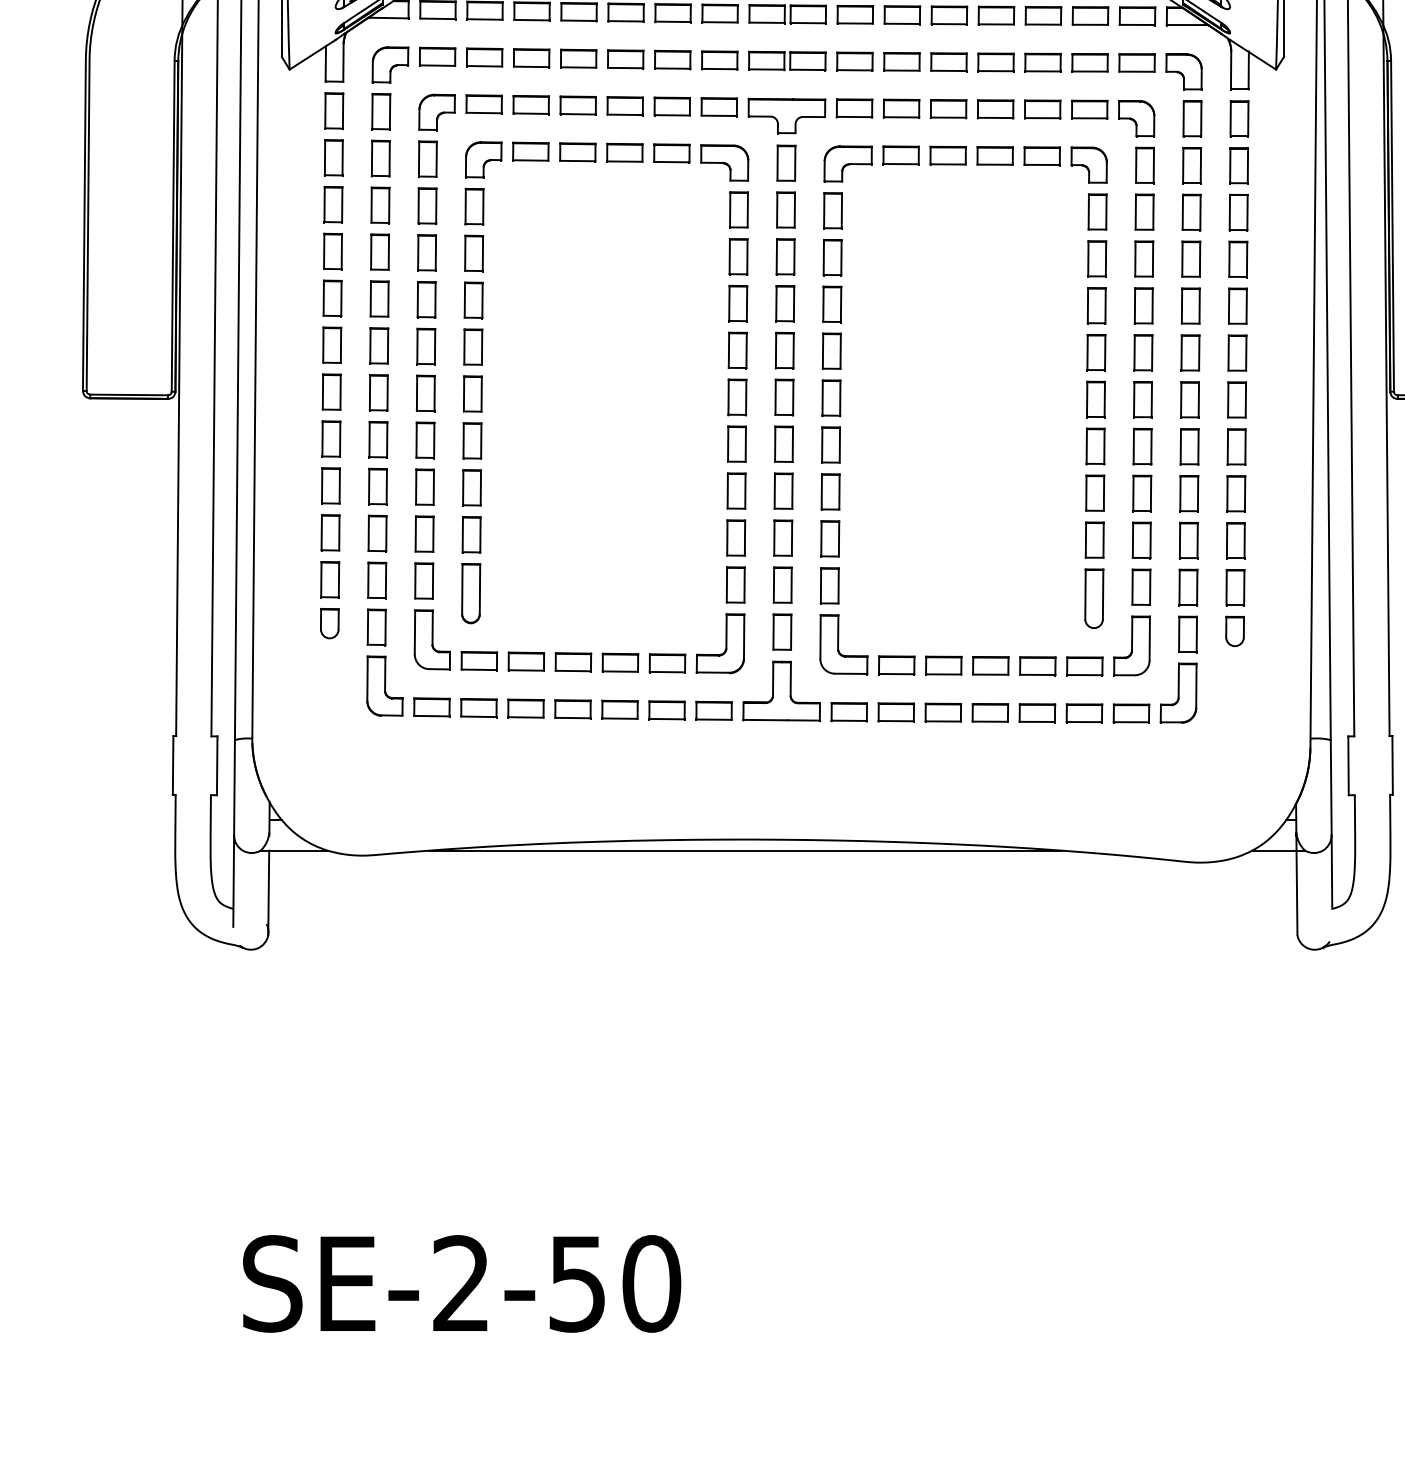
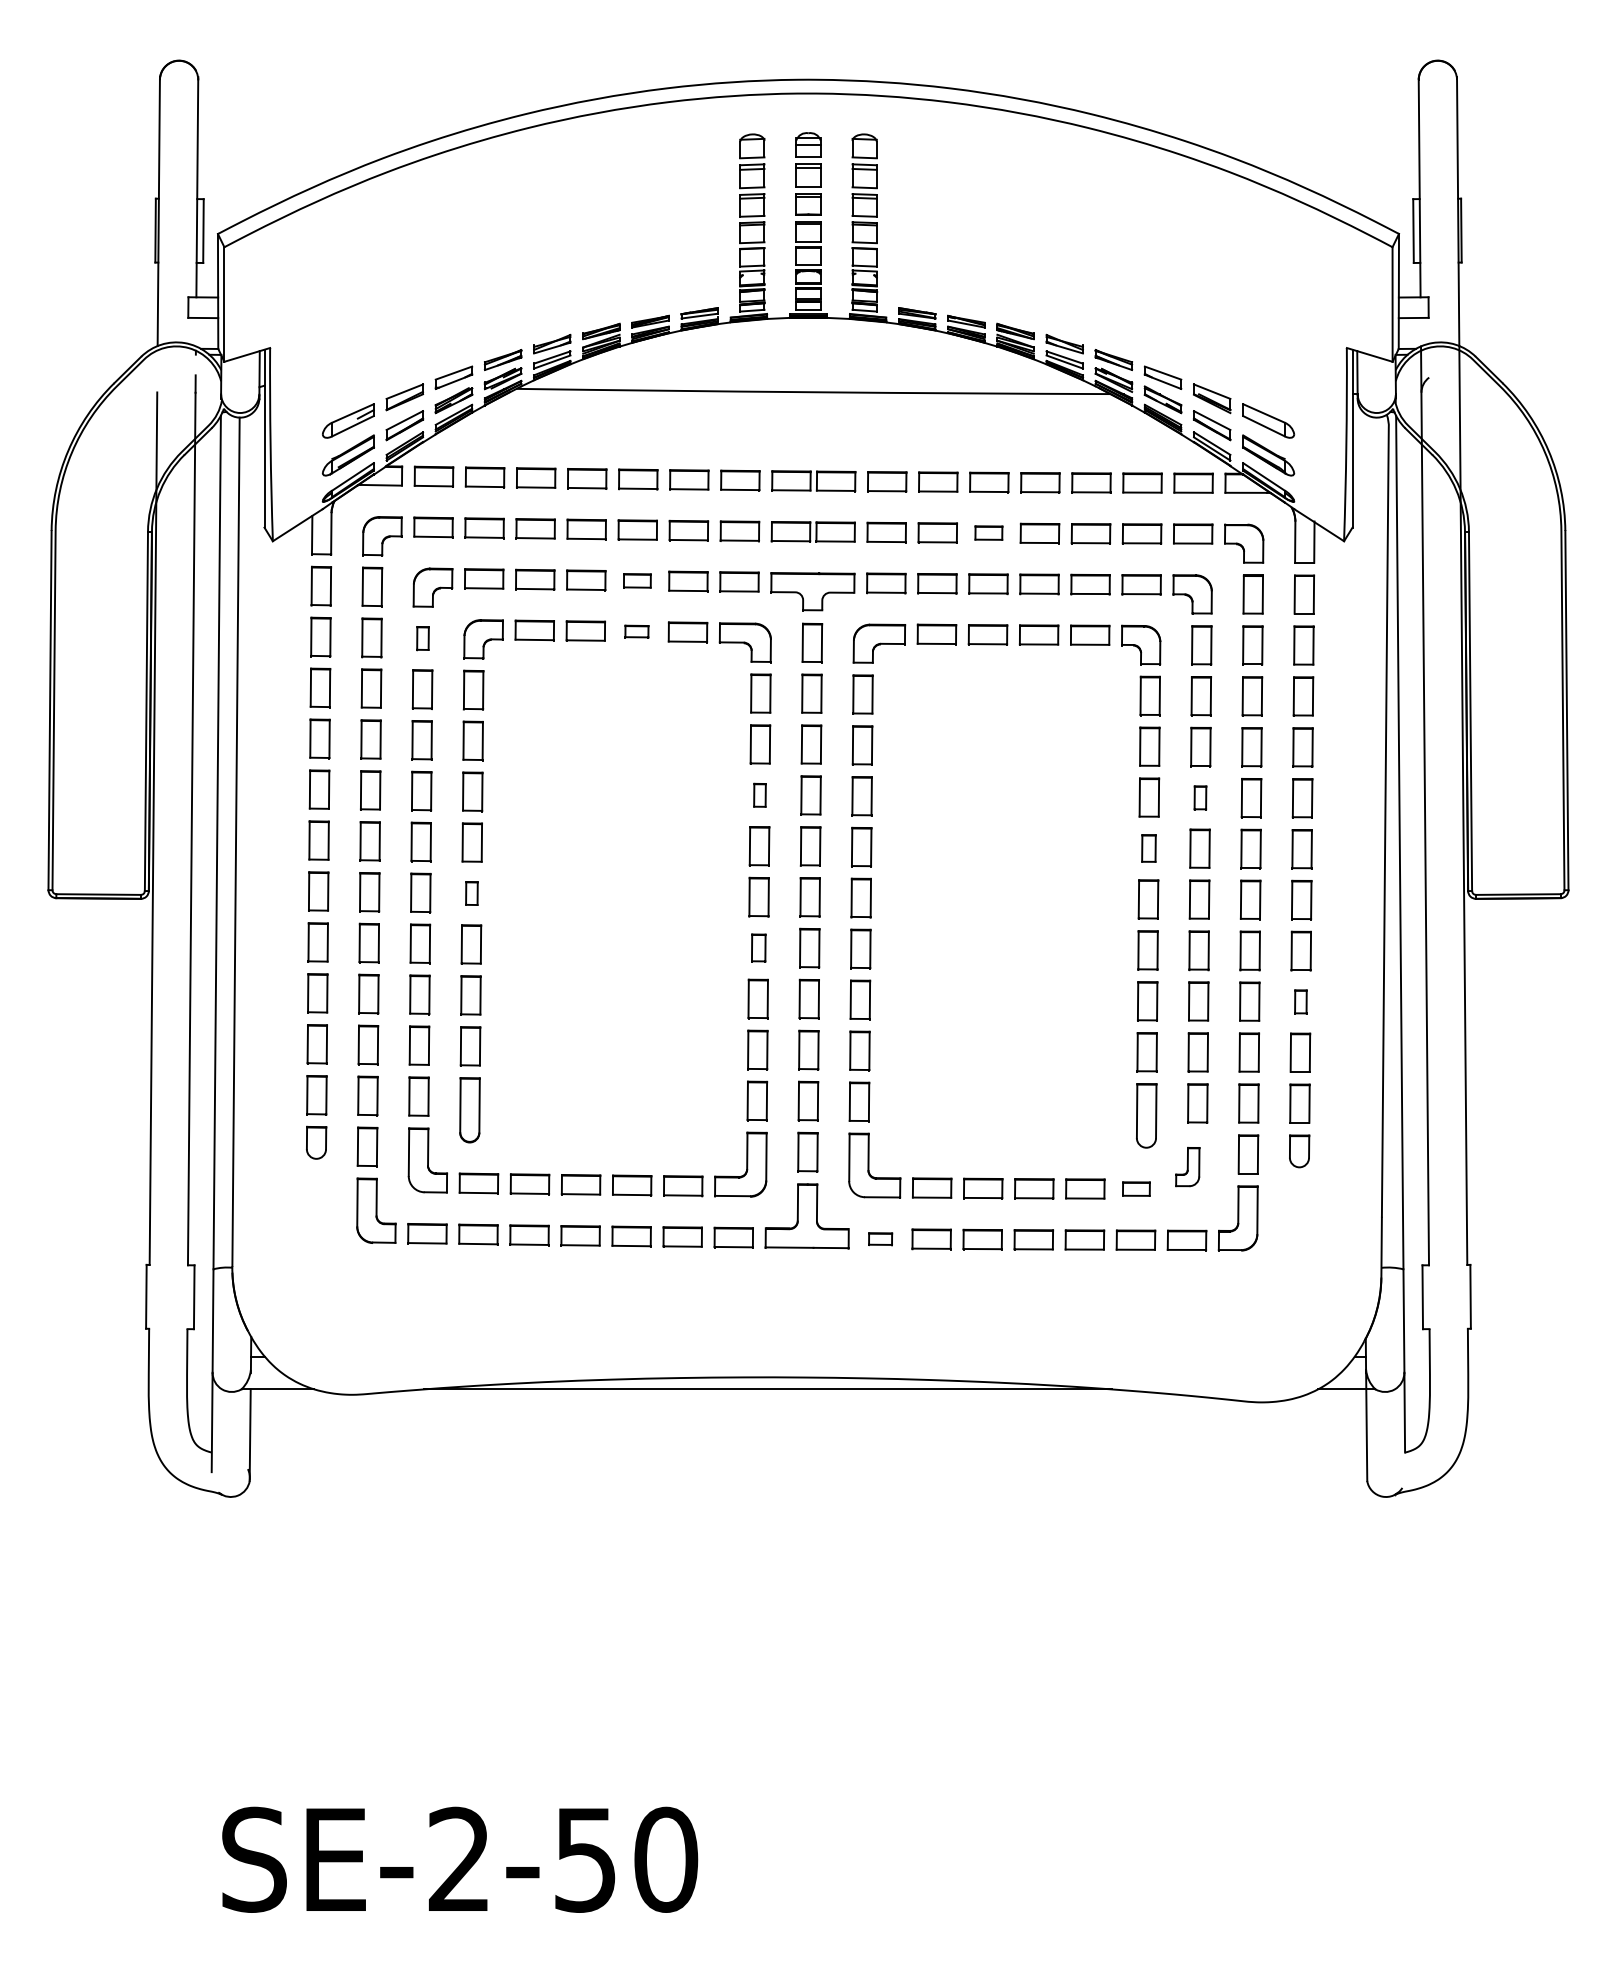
part: (948, 61) -> (988, 532), size x0.7
part: (625, 105) -> (637, 580), size x0.7
part: (624, 152) -> (636, 631), size x0.6
part: (427, 159) -> (422, 638), size x0.6
part: (737, 303) -> (759, 795), size x0.6
part: (1143, 305) -> (1200, 797), size x0.6
part: (1095, 352) -> (1148, 848), size x0.7
part: (472, 393) -> (471, 893), size x0.6
part: (736, 443) -> (758, 947), size x0.7
part: (1235, 493) -> (1300, 1001), size x0.6
part: (1131, 645) -> (1187, 1166), size x0.6
part: (1084, 665) -> (1136, 1188), size x0.7
part: (849, 712) -> (880, 1239), size x0.6

